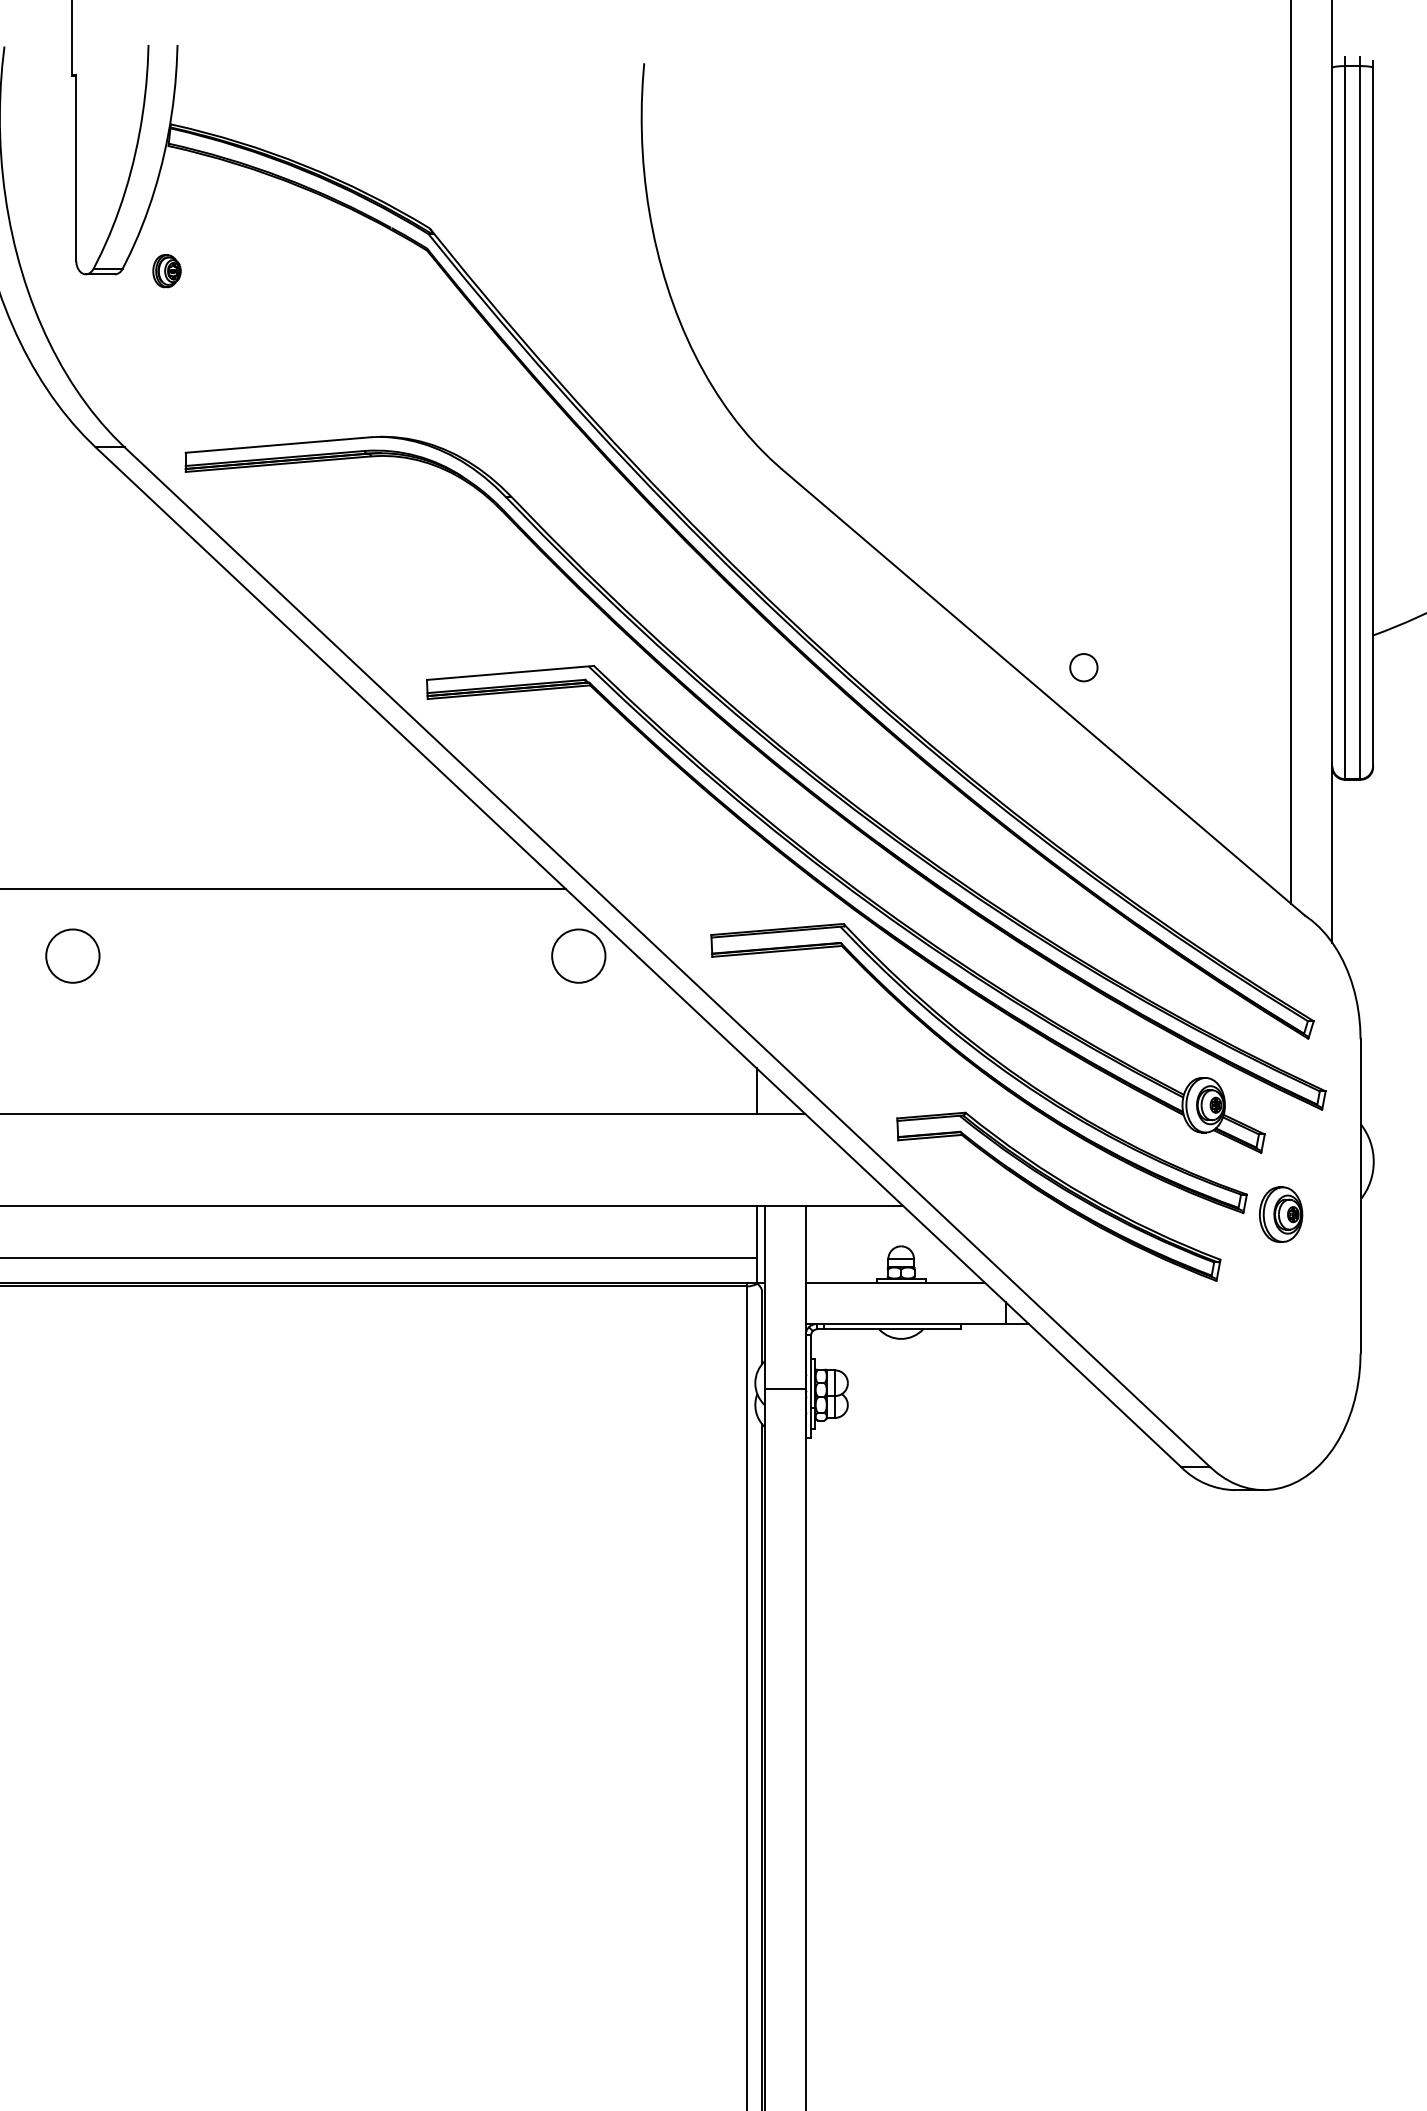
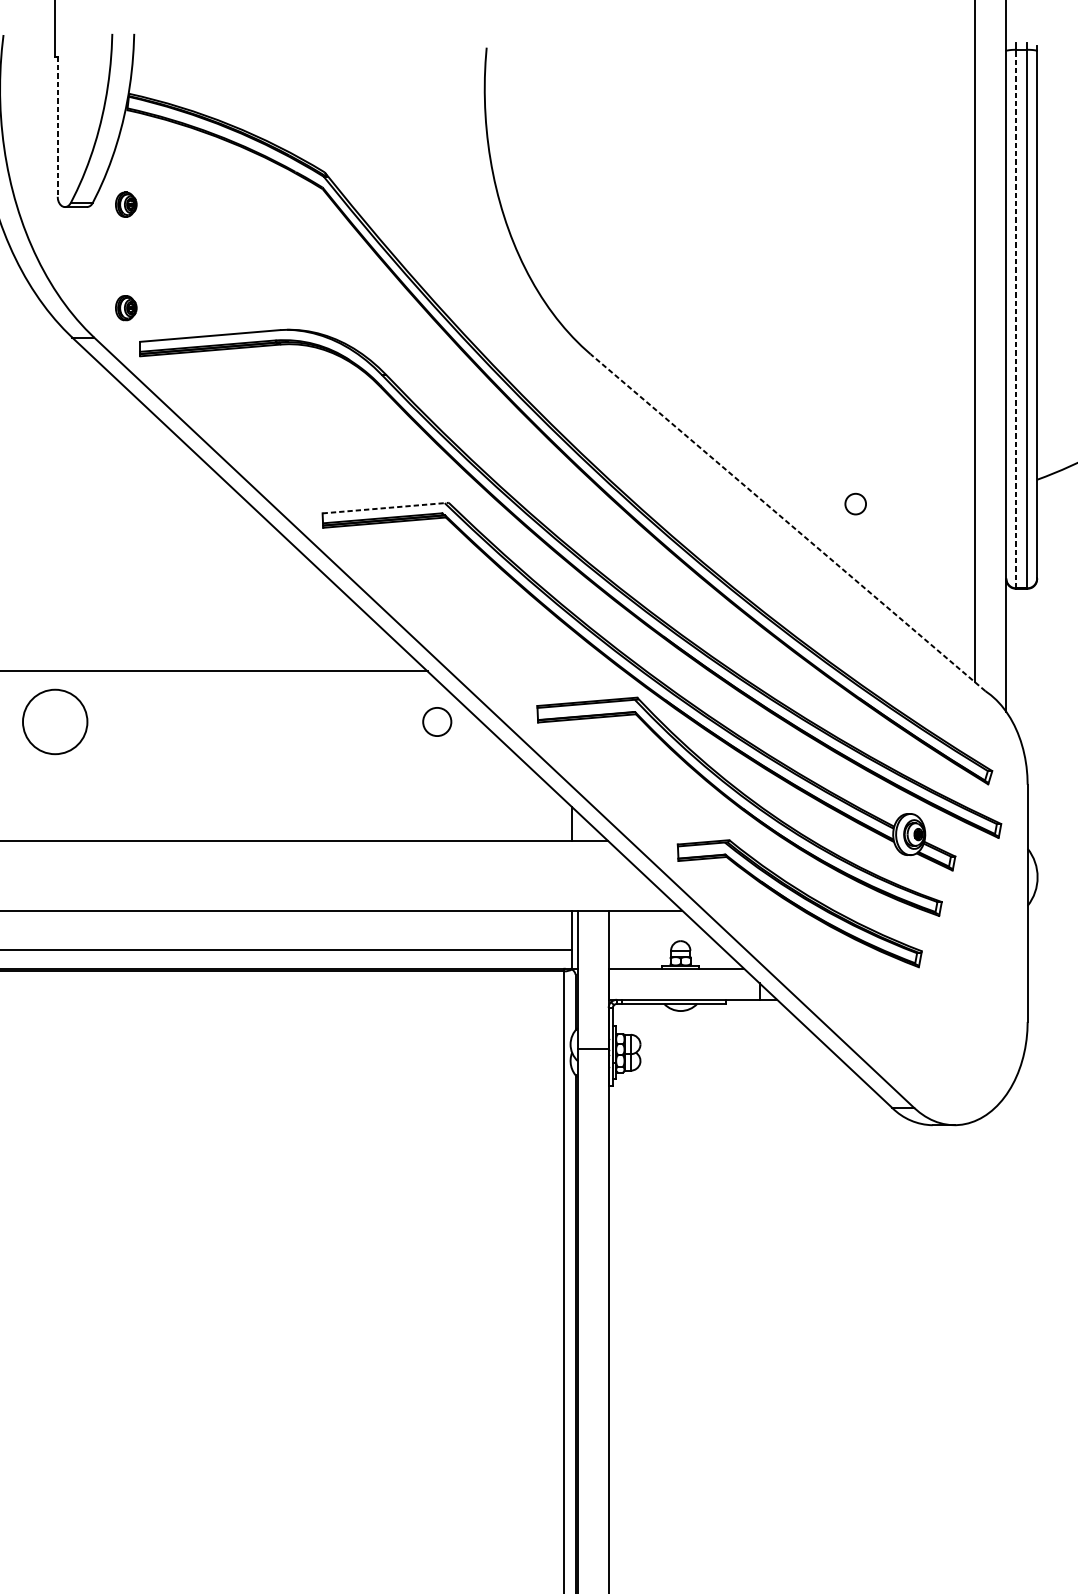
line: (76, 168) -> (57, 127), solid -> dashed
part: (166, 408) -> (125, 308), added
line: (1345, 422) -> (1016, 318), solid -> dashed
circle: (1083, 667) -> (855, 503), moved
line: (510, 672) -> (385, 507), solid -> dashed
line: (1043, 692) -> (788, 522), solid -> dashed
circle: (72, 955) -> (54, 721), size x1.6
circle: (578, 955) -> (437, 721), size x0.7
part: (1281, 1214) -> (967, 917), removed

